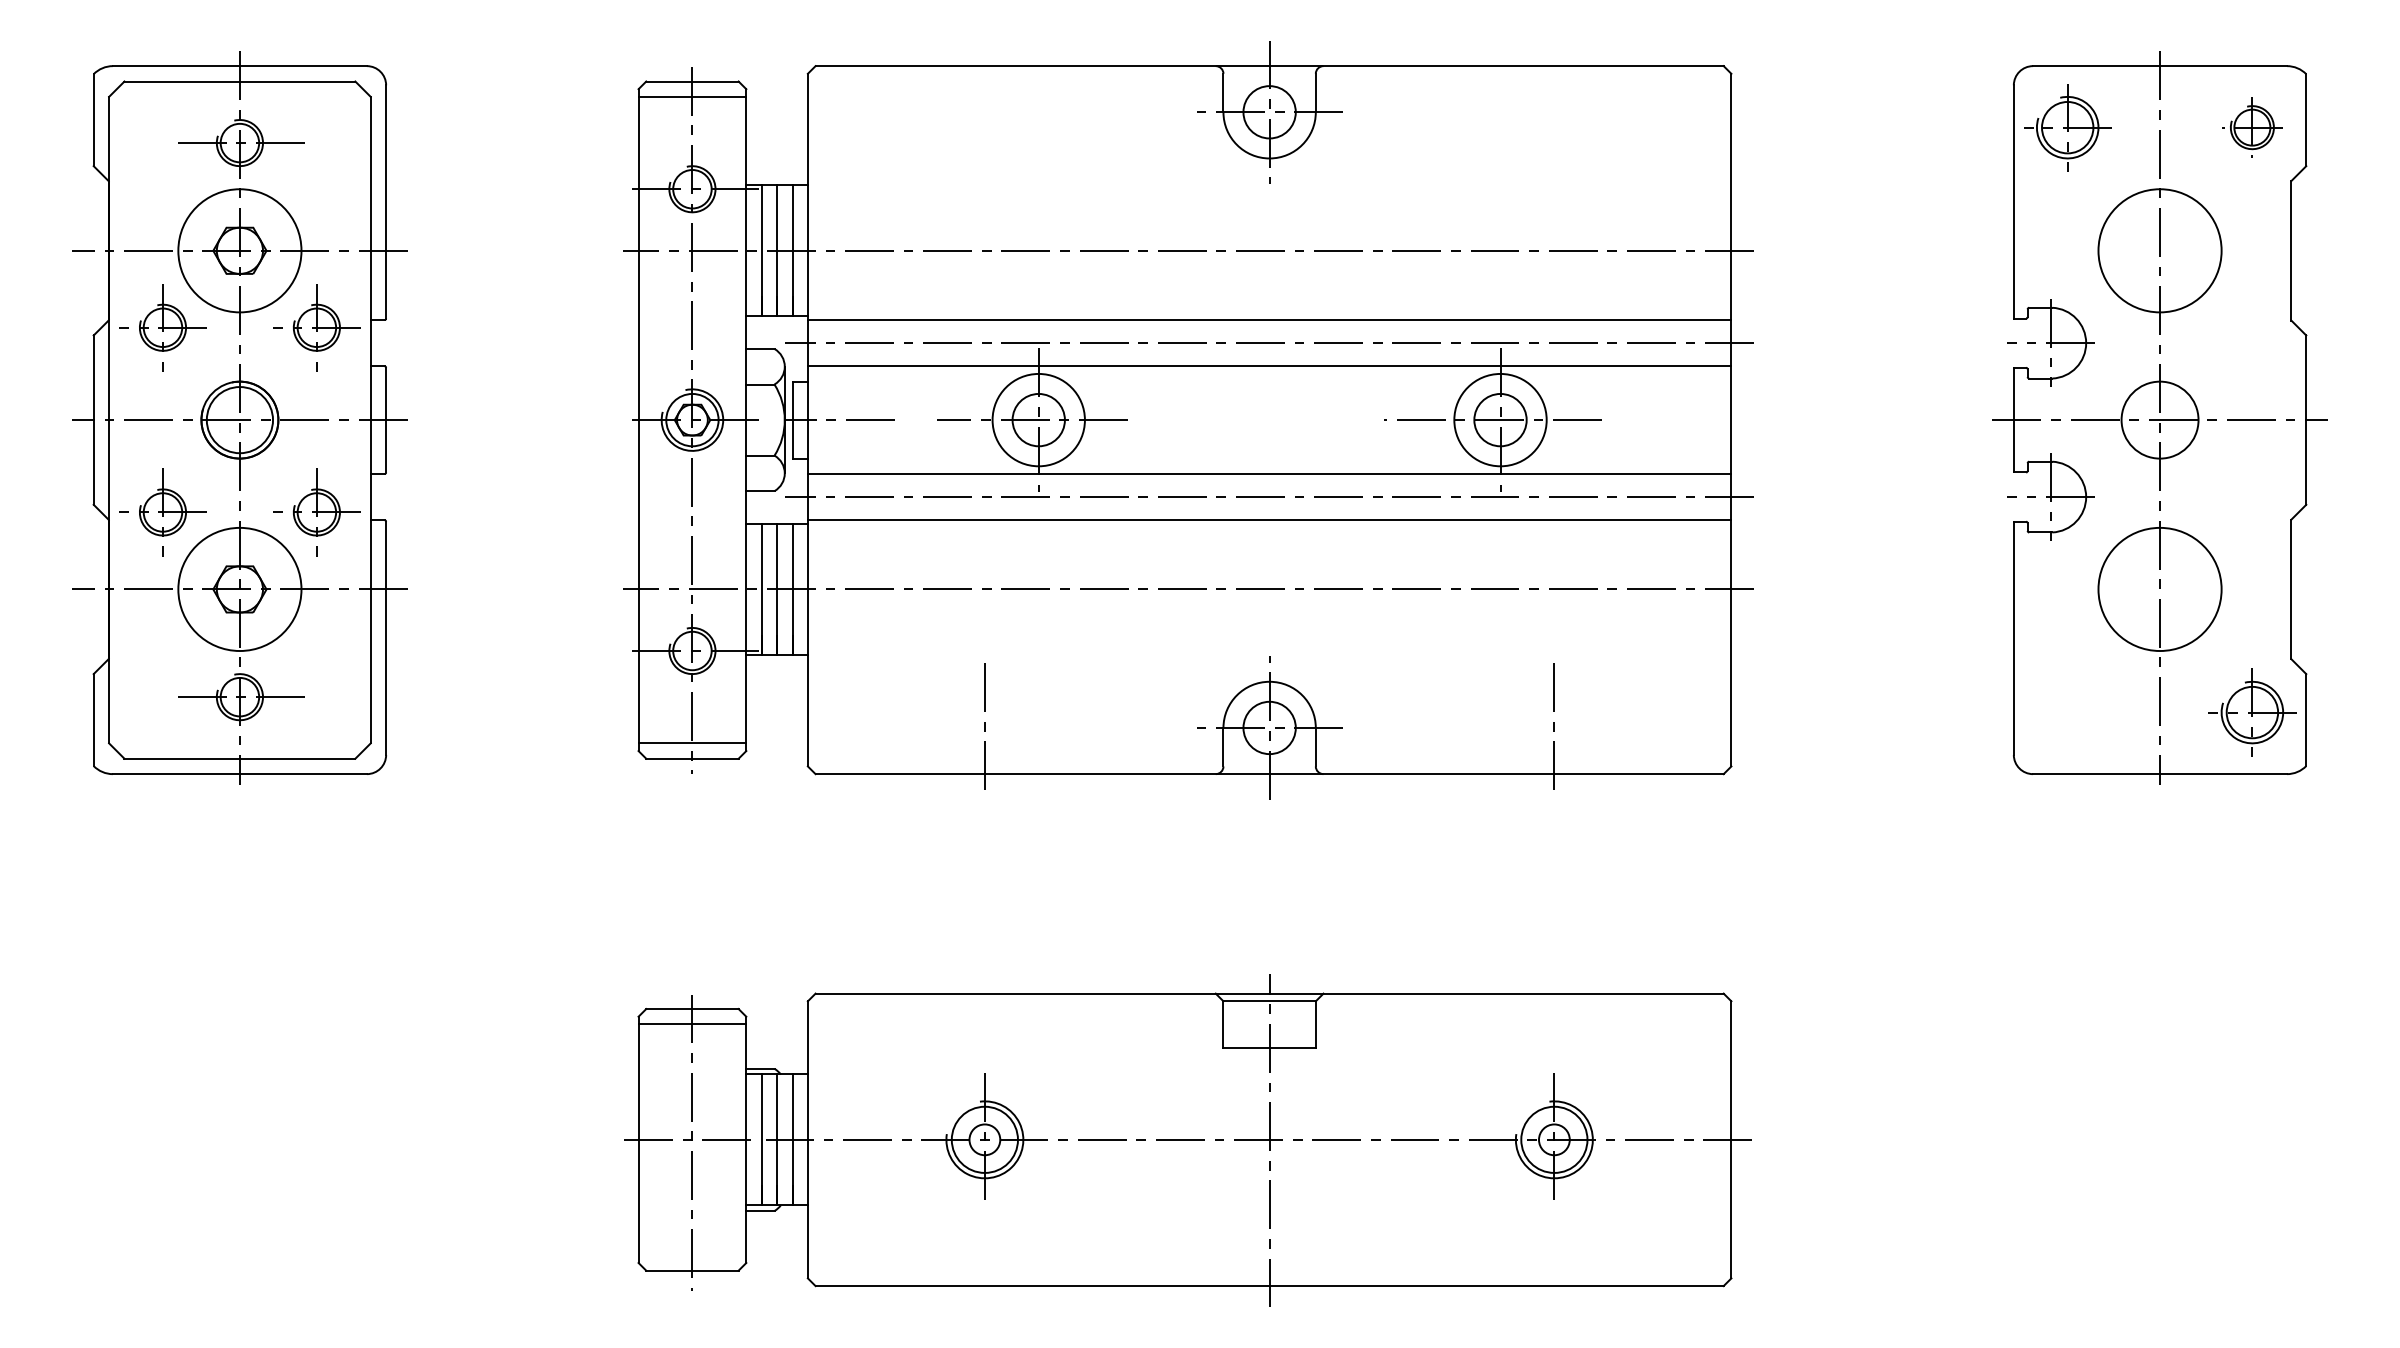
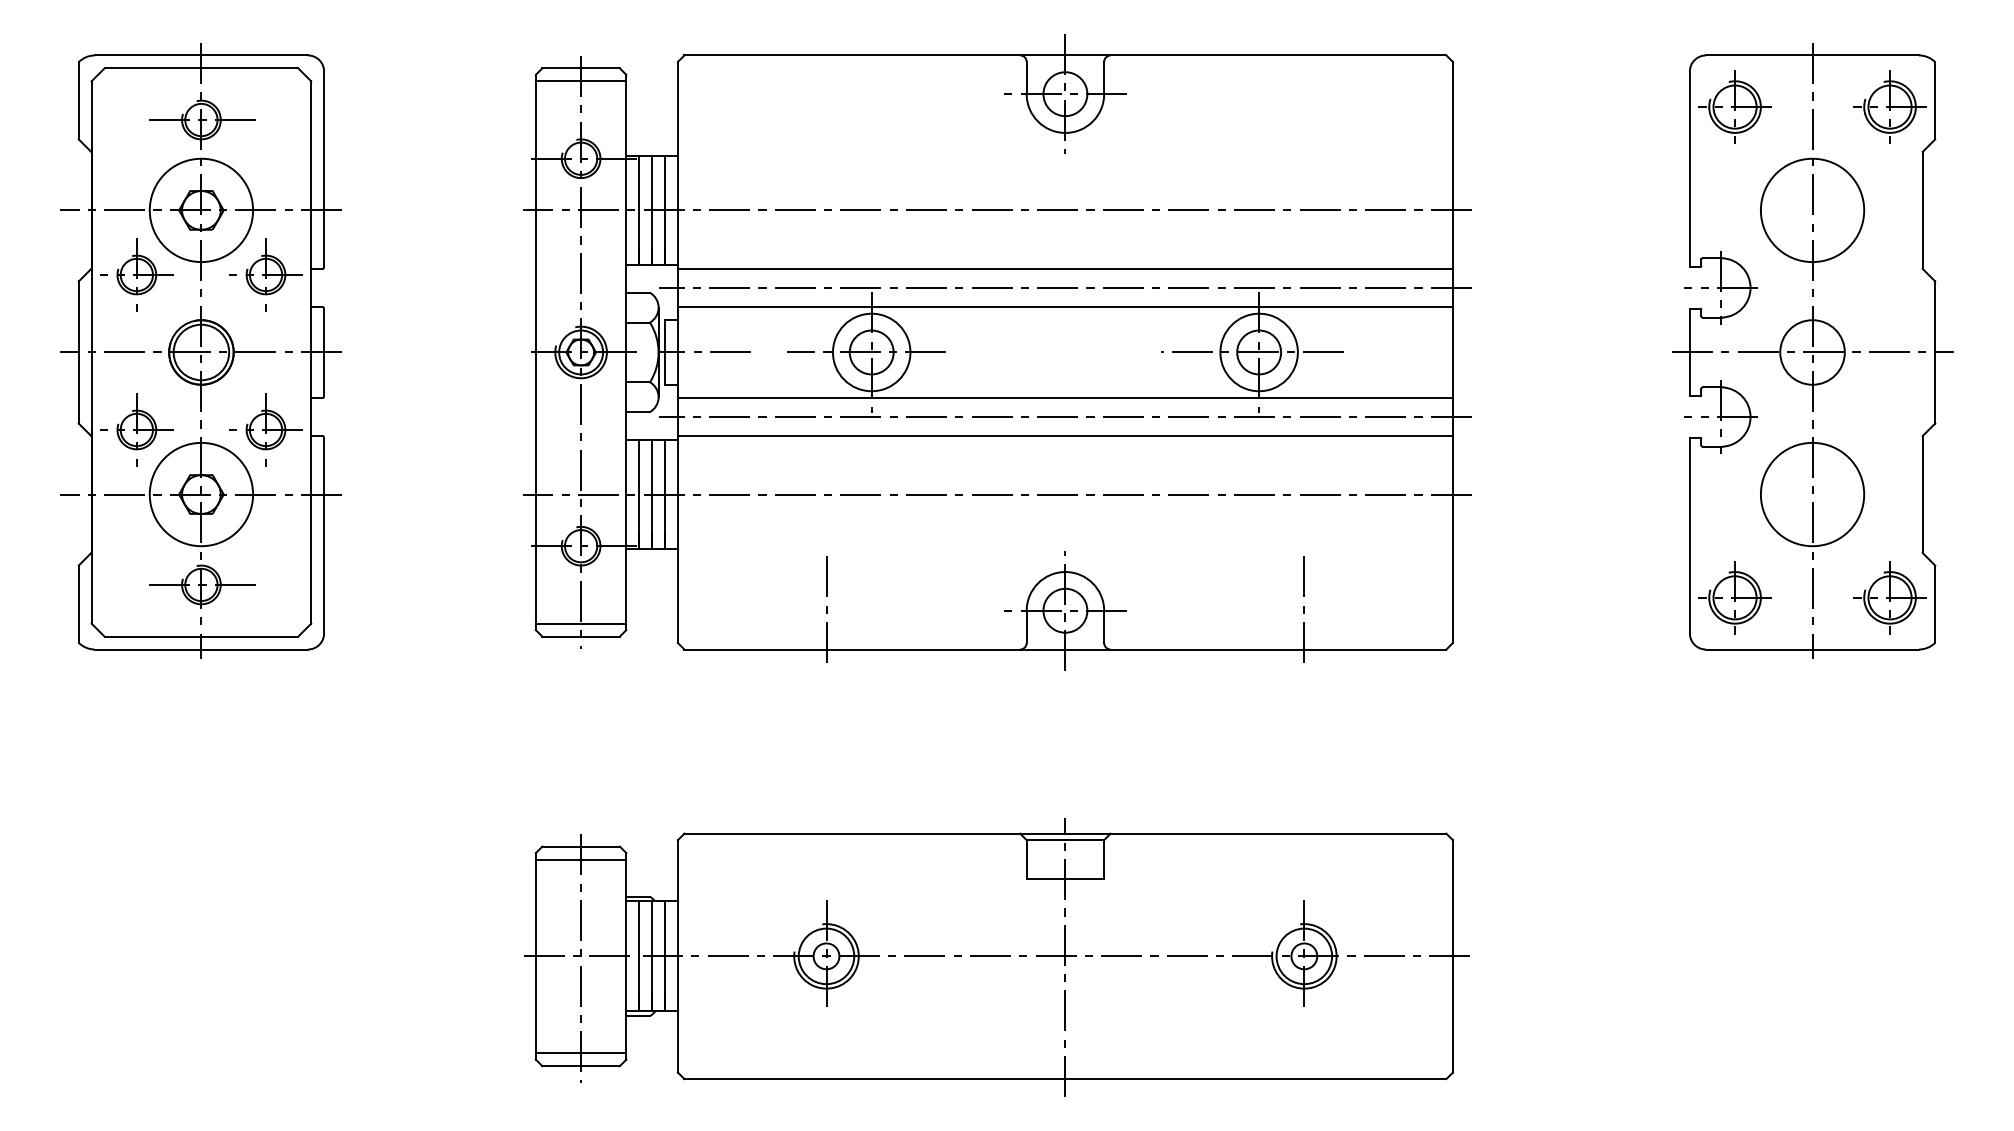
part: (2251, 126) -> (1889, 106), size x1.43
part: (2067, 712) -> (1734, 597), added
line: (691, 1255) -> (580, 1053), added

